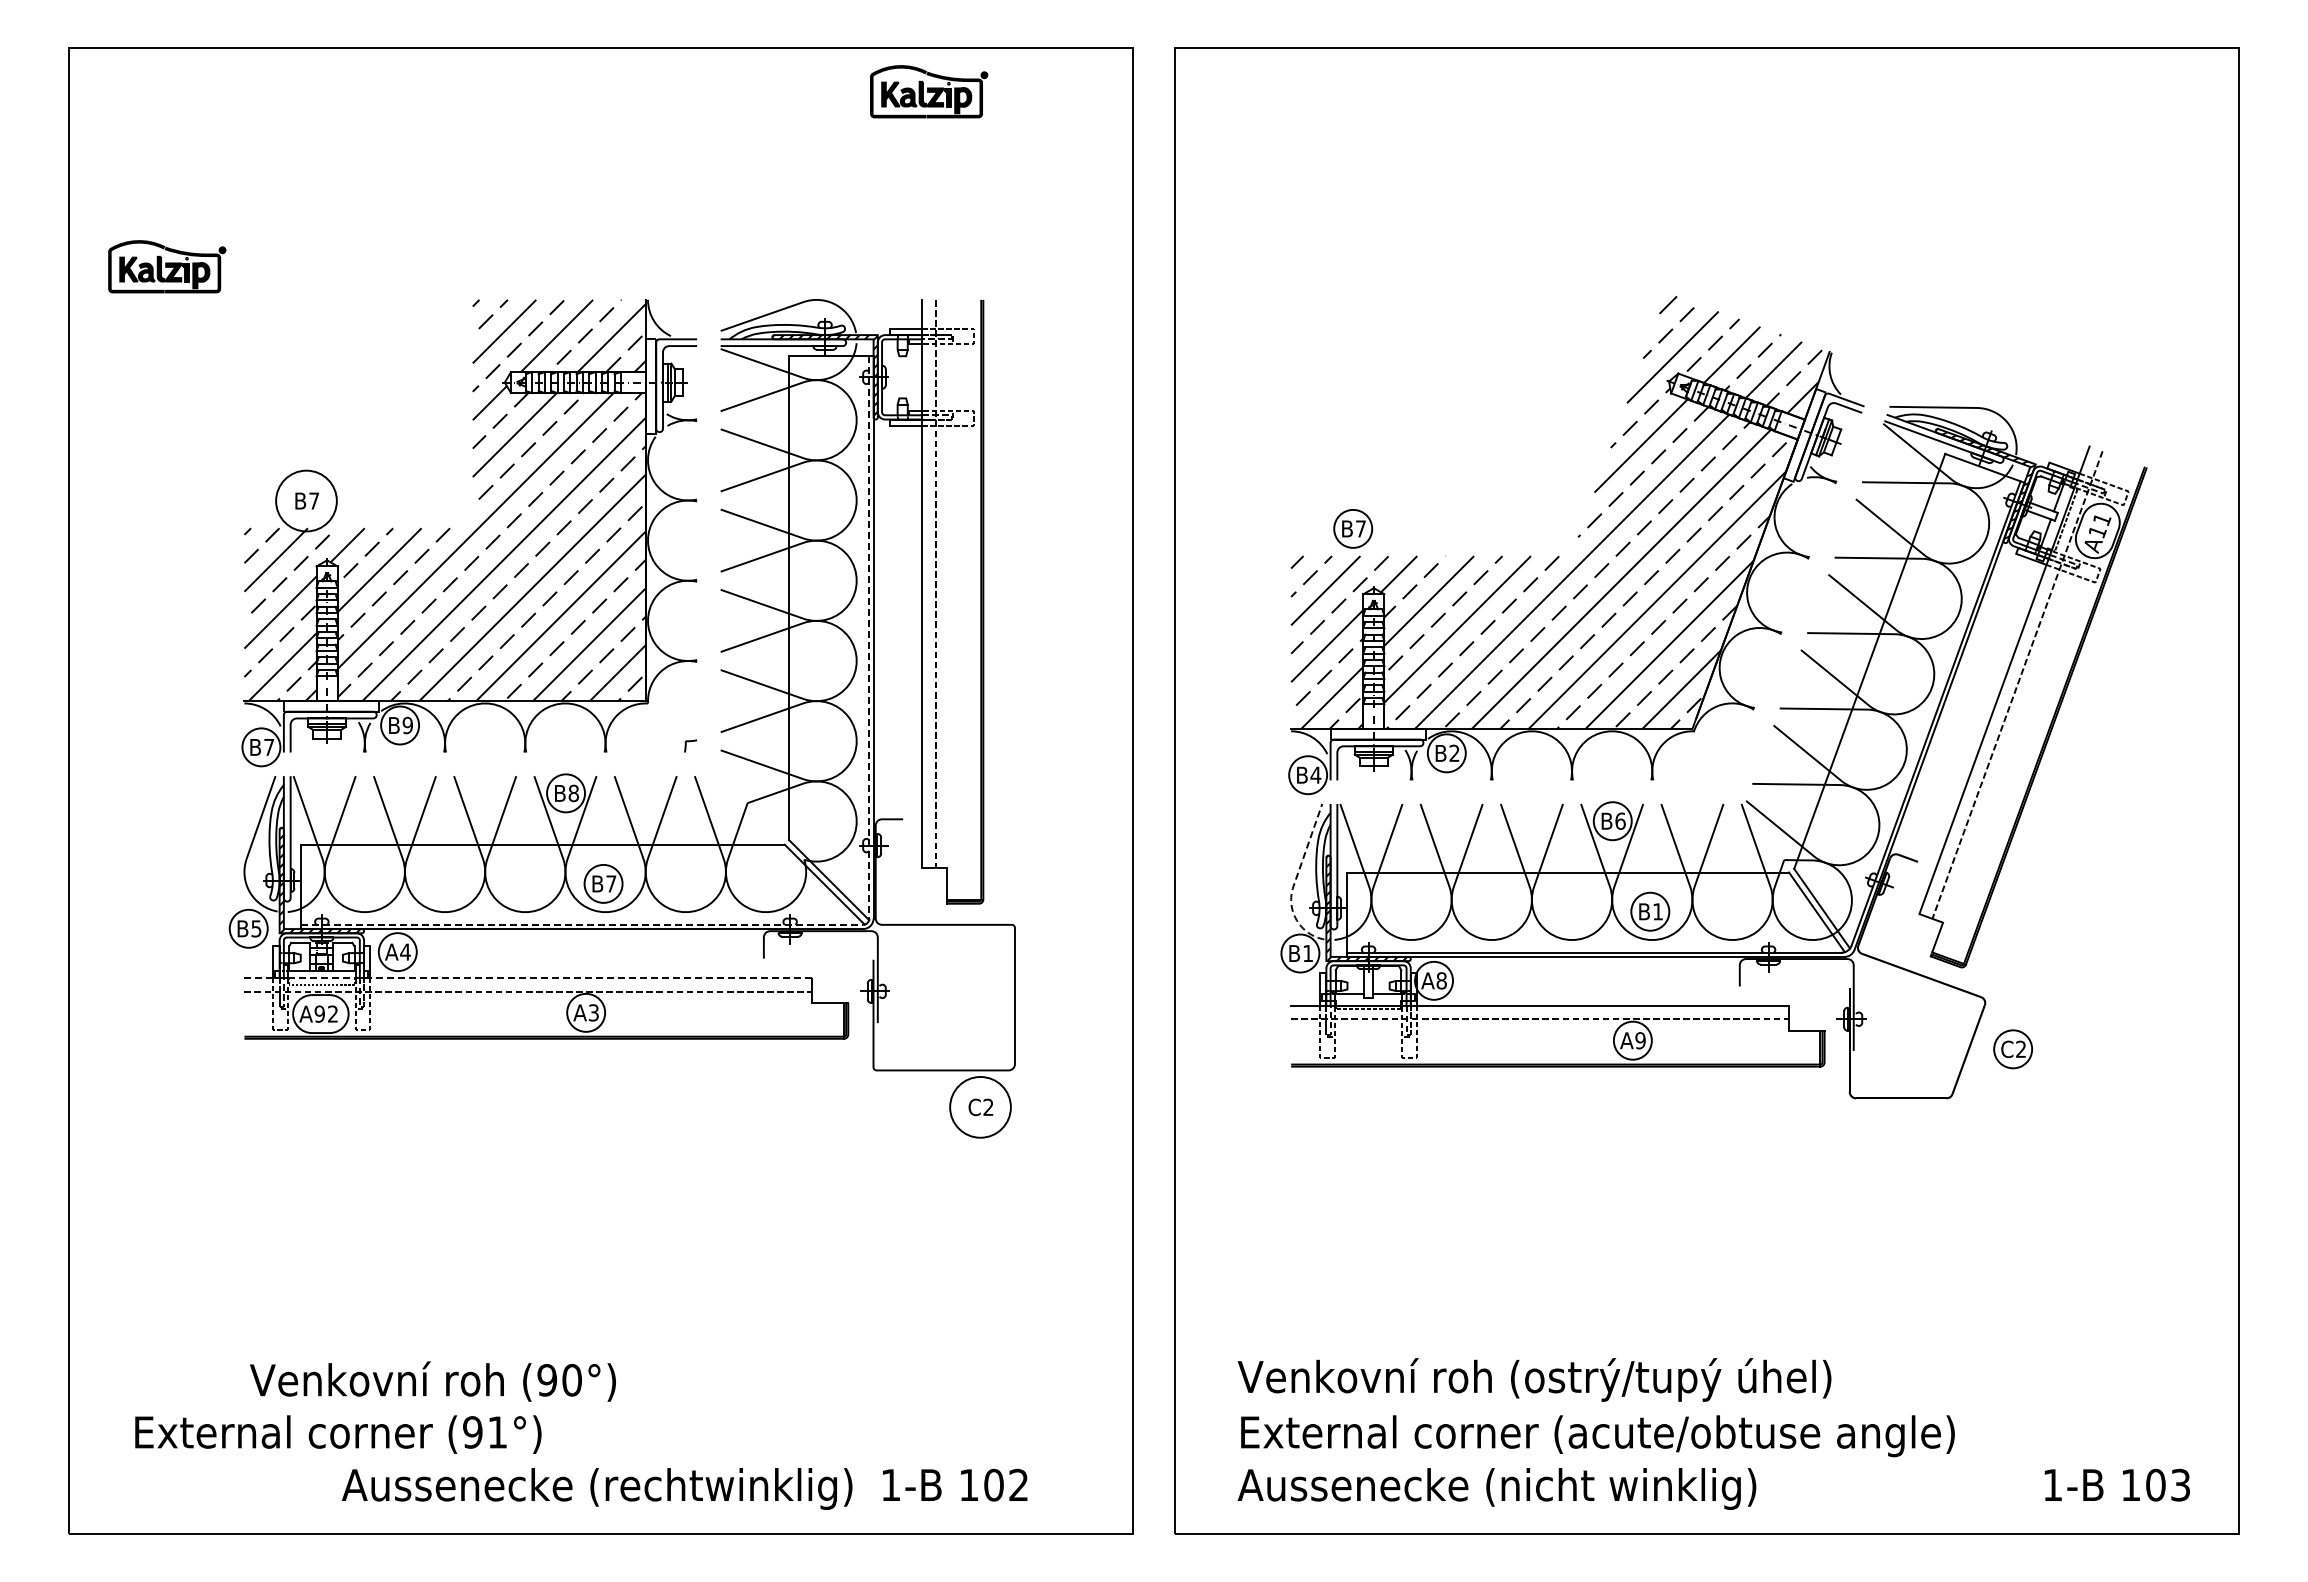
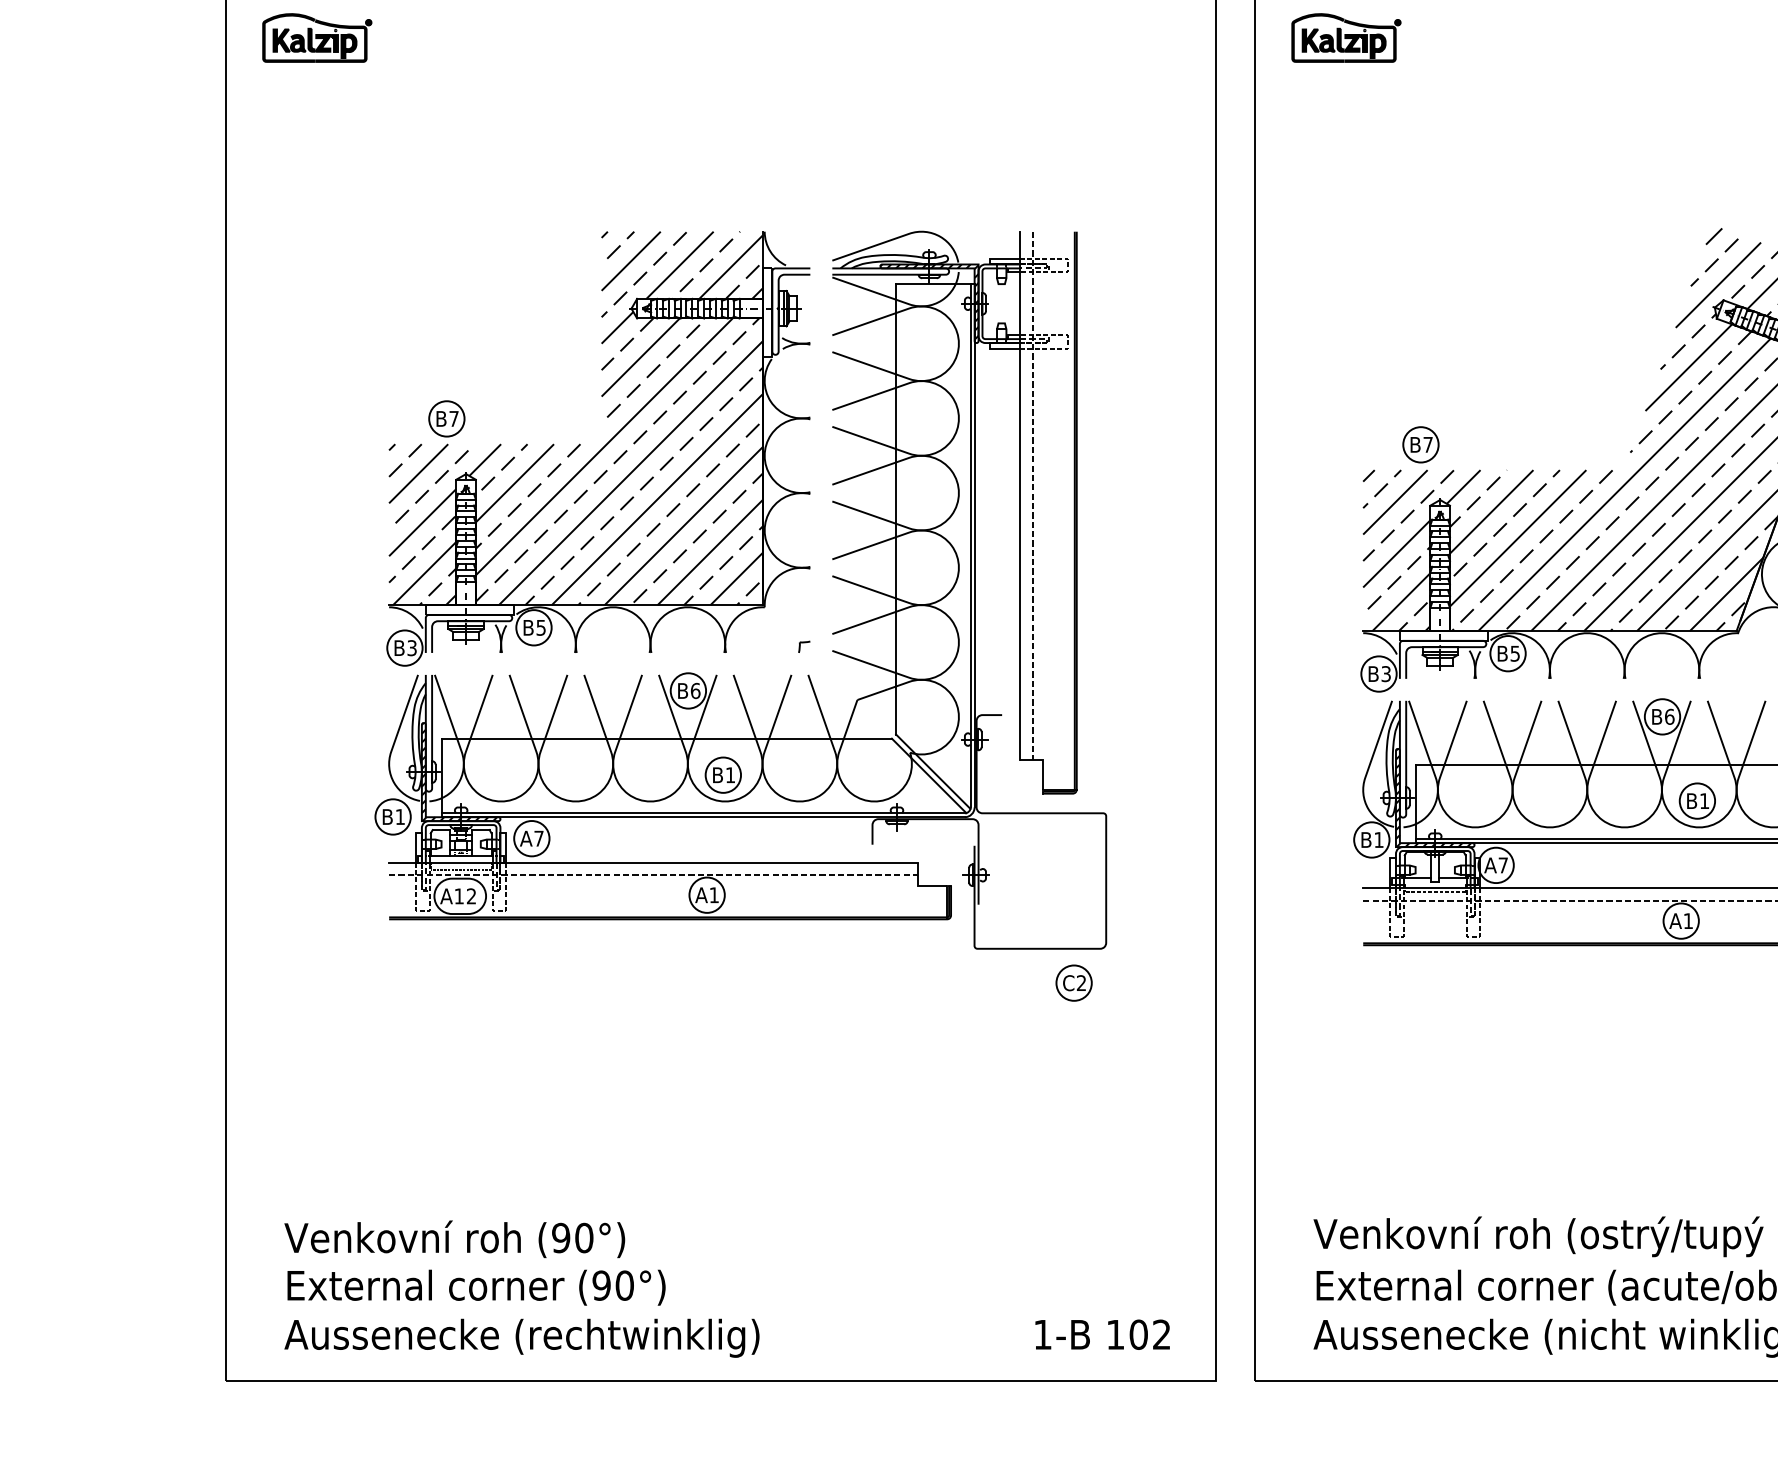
part: (929, 91) -> (1346, 37), moved
part: (167, 266) -> (317, 37), moved
circle: (306, 501) -> (446, 419), size x0.62
line: (869, 637) -> (970, 545), dashed -> solid
text: (407, 724) -> (540, 626), B9 -> B5
text: (269, 747) -> (412, 648), B7 -> B3
text: (1454, 753) -> (1515, 653), B2 -> B5
text: (1315, 774) -> (1385, 673), B4 -> B3
text: (573, 792) -> (695, 690), B8 -> B6
text: (611, 883) -> (730, 774), B7 -> B1
line: (1292, 889) -> (1364, 780), dashed -> solid
line: (582, 924) -> (703, 812), dashed -> solid
text: (256, 928) -> (400, 816), B5 -> B1
text: (405, 951) -> (539, 838), A4 -> A7
line: (528, 977) -> (653, 862), dashed -> solid
text: (1441, 980) -> (1503, 865), A8 -> A7
text: (593, 1012) -> (713, 894), A3 -> A1
text: (319, 1013) -> (458, 895), A92 -> A12
text: (1640, 1040) -> (1688, 920), A9 -> A1
circle: (980, 1107) -> (1074, 983), size x0.62
text: (432, 1381) -> (454, 1239), moved
text: (497, 1432) -> (624, 1285), (91°) -> (90°)
text: (955, 1484) -> (1102, 1334), moved
text: (597, 1488) -> (522, 1337), moved

